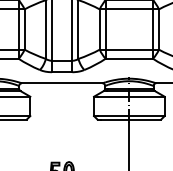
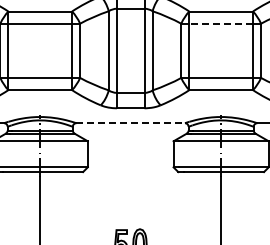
line: (129, 9) -> (221, 23), solid -> dashed
line: (62, 83) -> (131, 123), solid -> dashed

